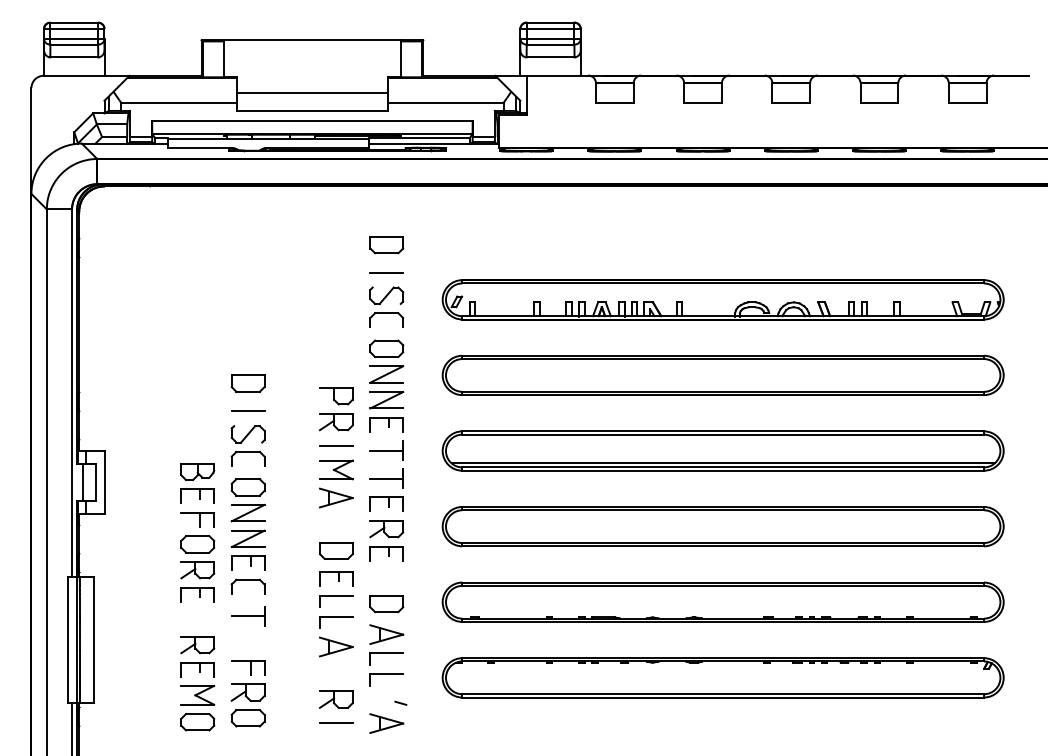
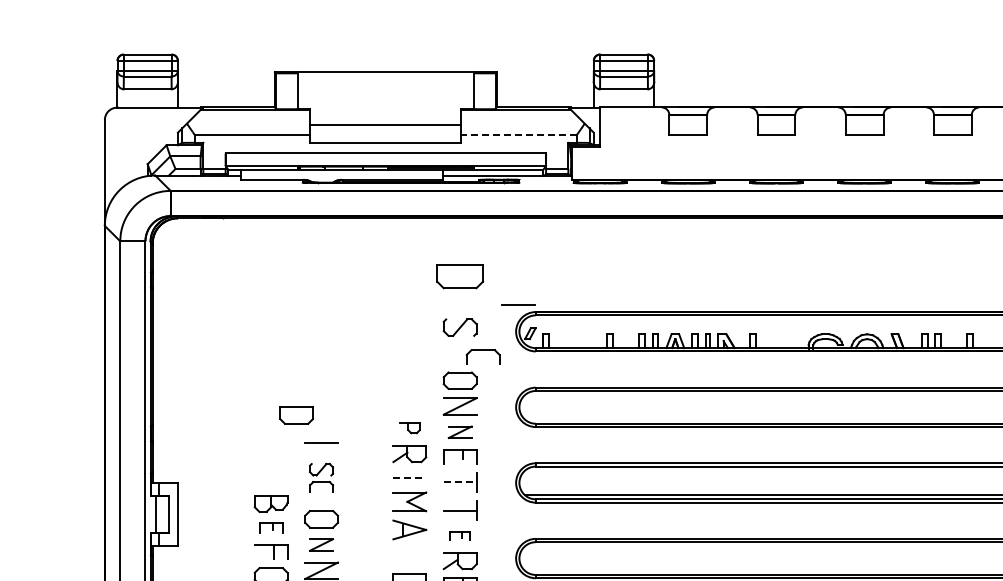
line: (445, 102) -> (518, 134), solid -> dashed
part: (386, 245) -> (459, 277), size x1.4
line: (386, 272) -> (517, 304), moved
part: (386, 319) -> (482, 356), moved
part: (247, 383) -> (295, 415), moved
part: (336, 396) -> (409, 428), size x0.6
part: (386, 400) -> (459, 432), size x0.7
part: (247, 445) -> (320, 477), size x0.7
line: (336, 445) -> (409, 477), solid -> dashed
line: (387, 450) -> (460, 482), solid -> dashed
part: (197, 495) -> (270, 527), size x0.7
part: (386, 503) -> (459, 535), size x0.6
part: (247, 512) -> (320, 544), size x0.7

